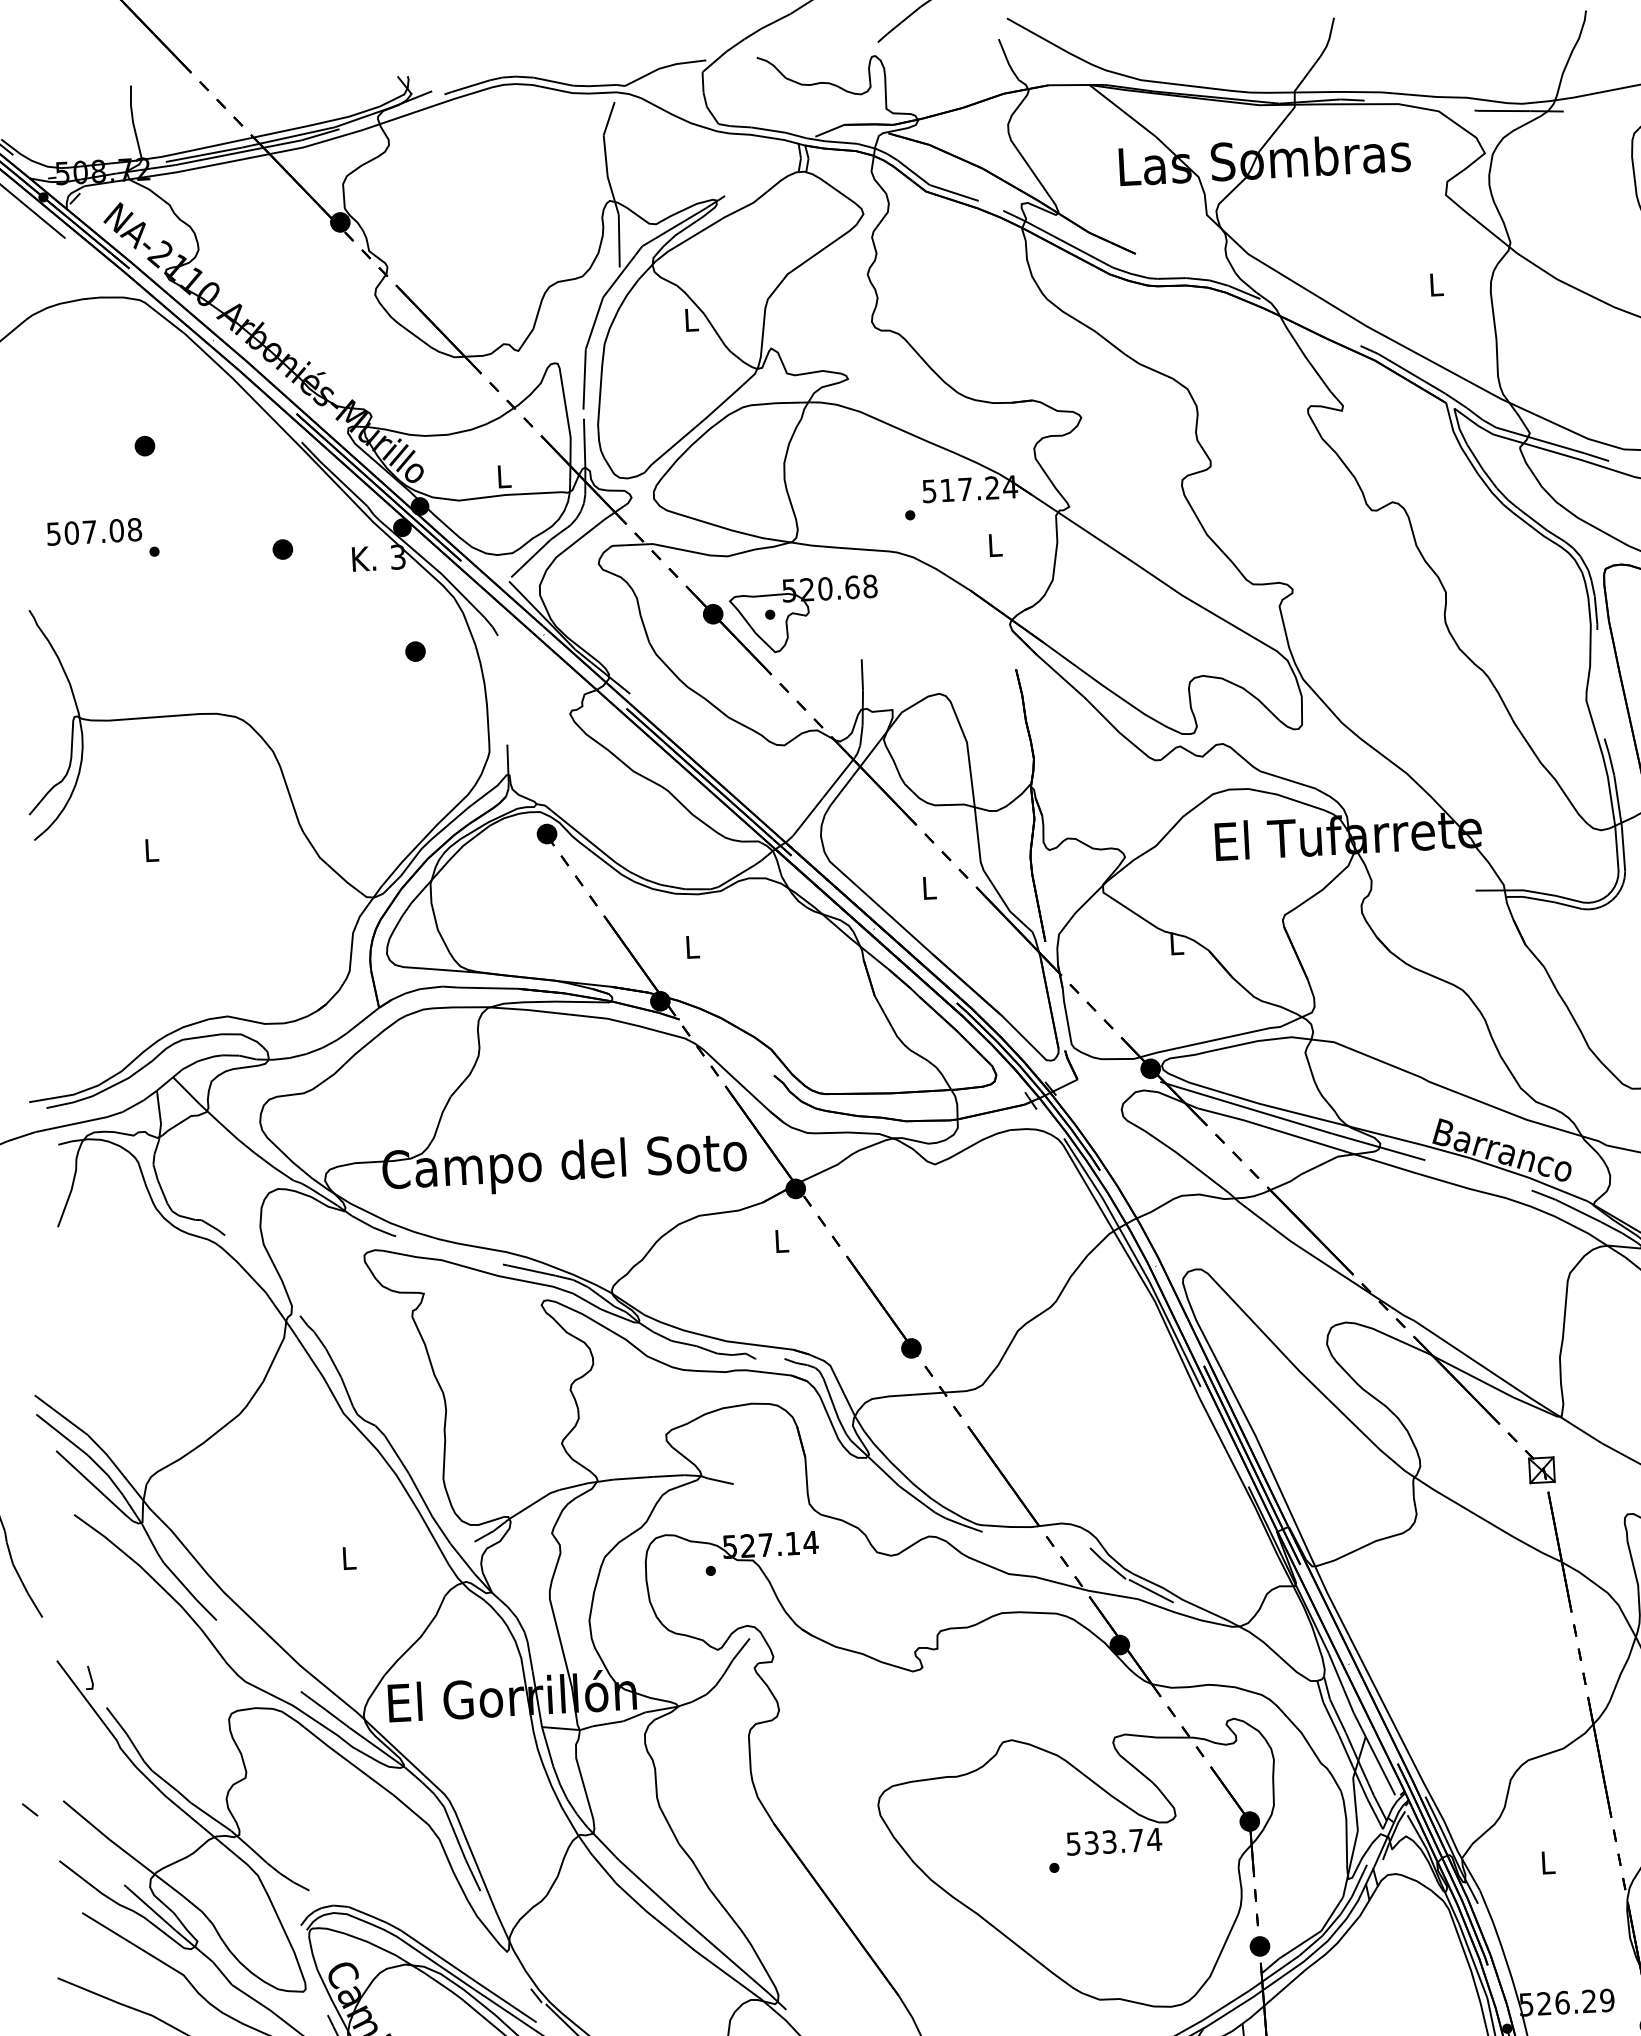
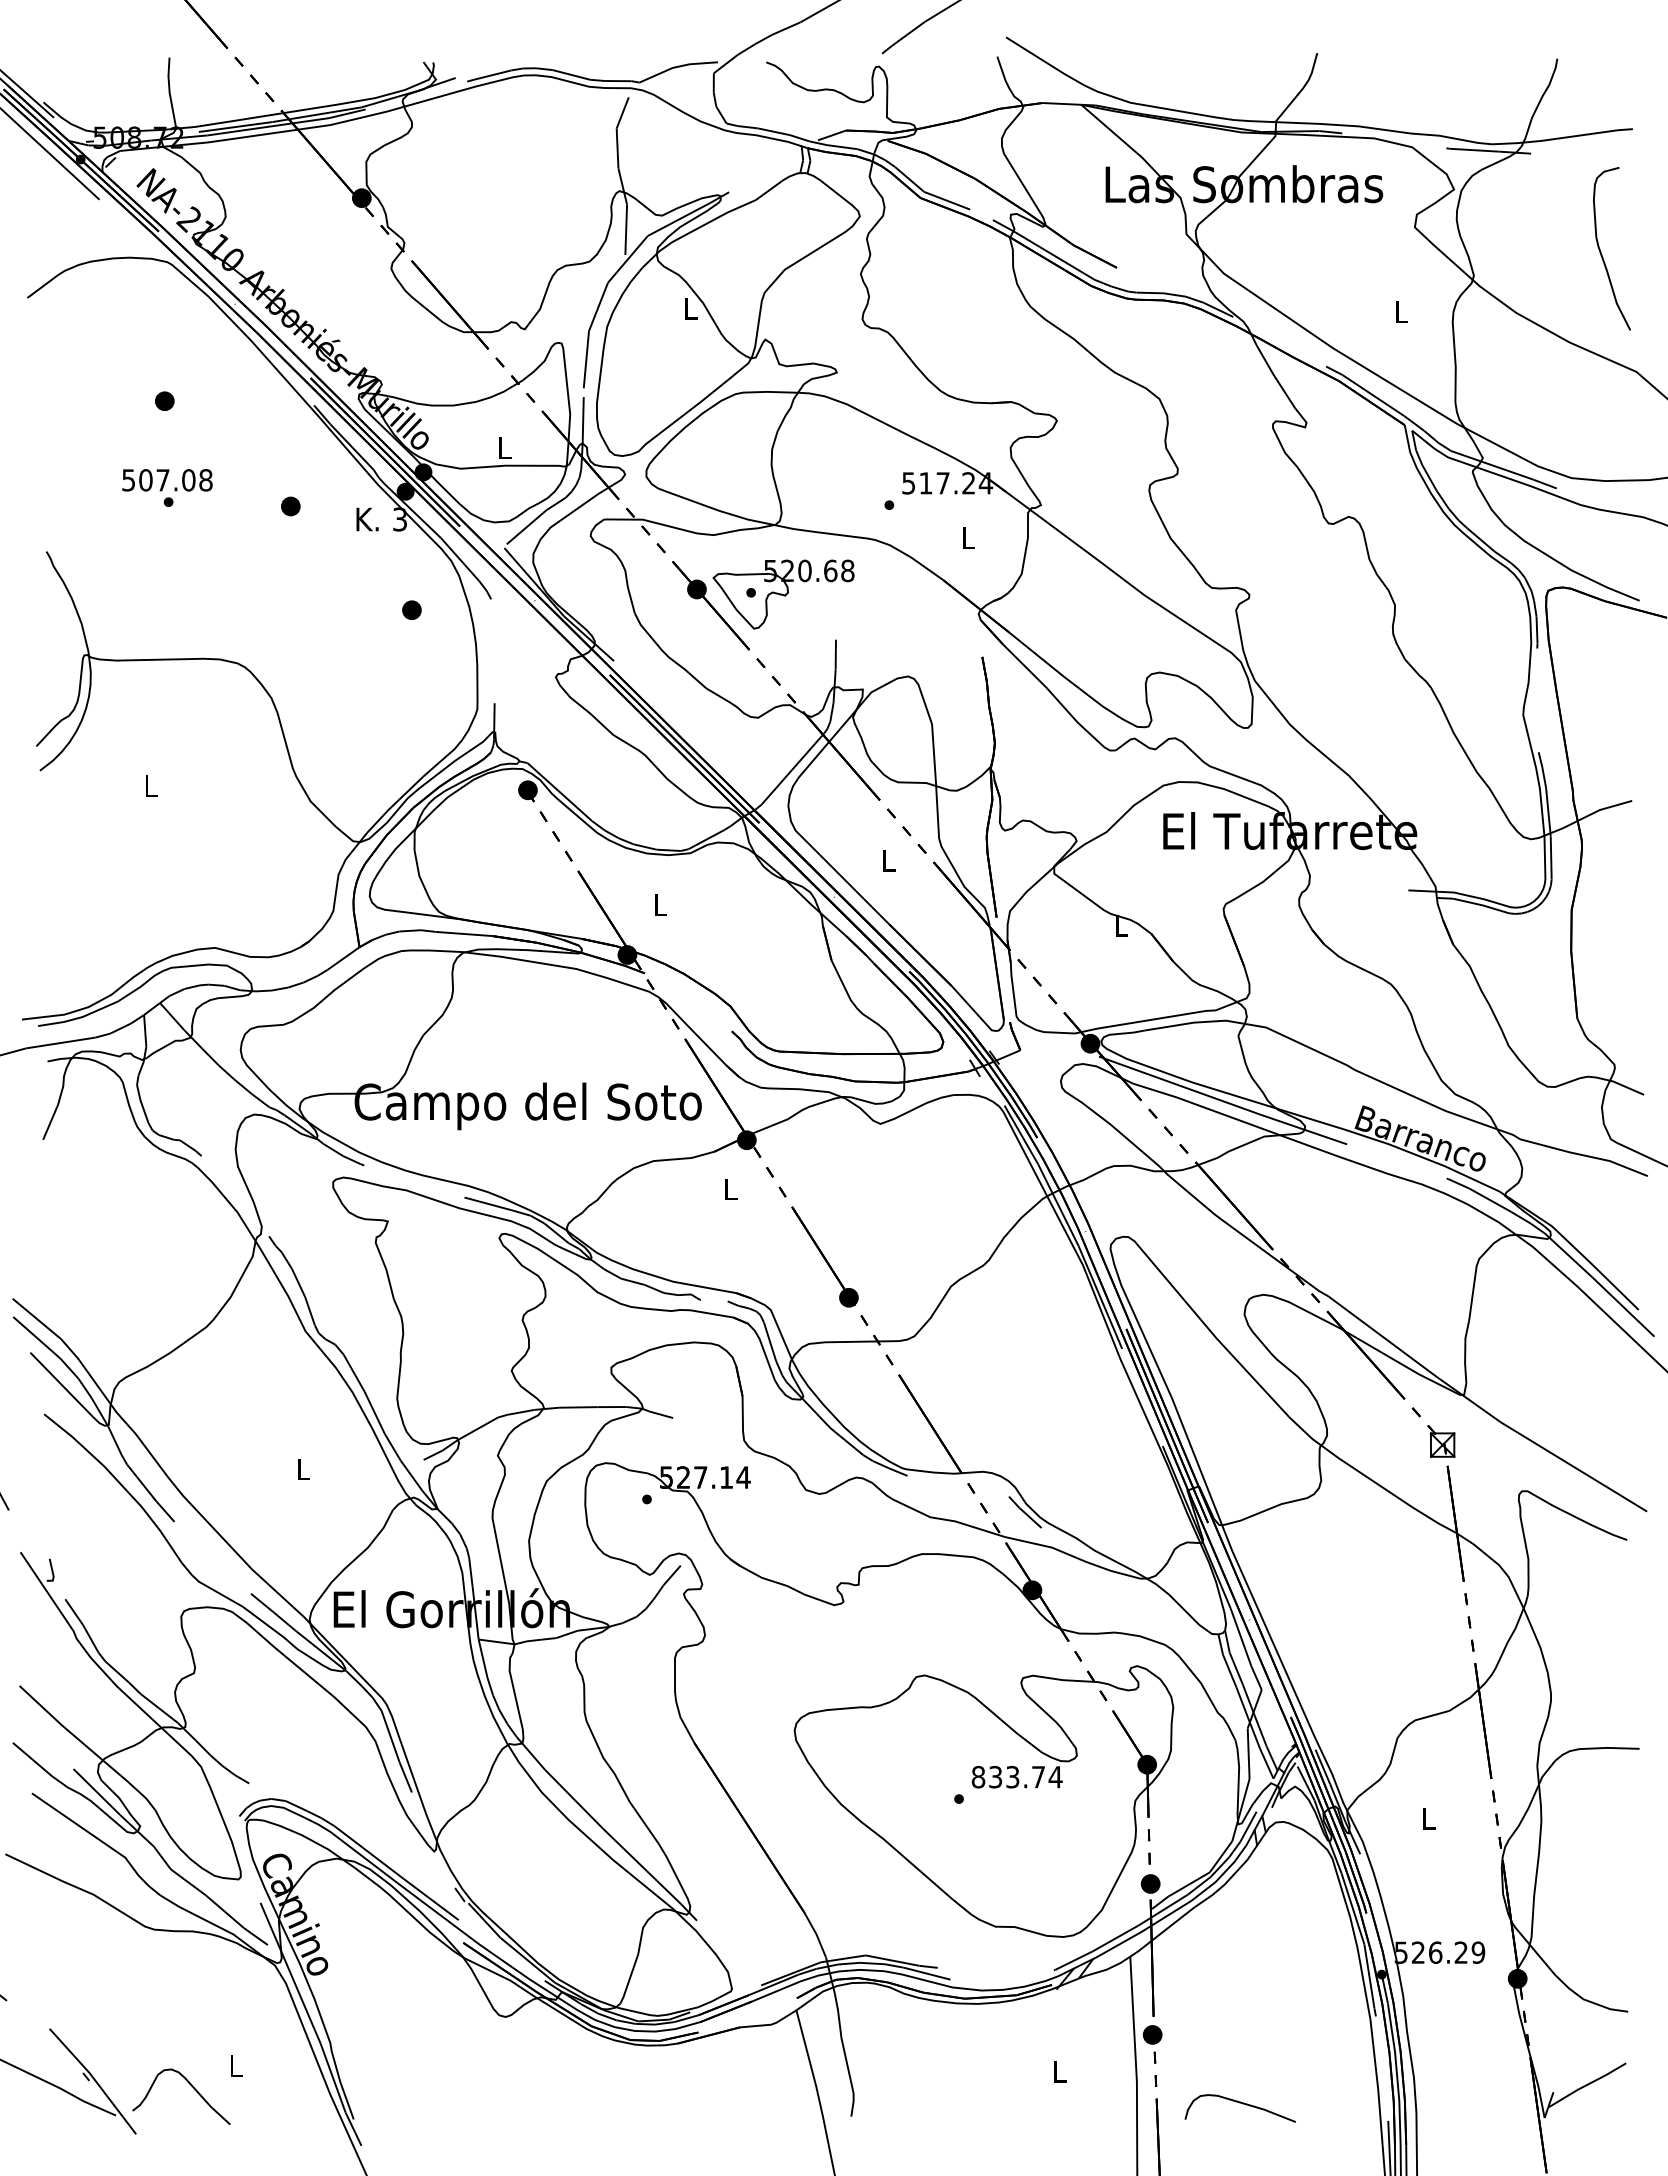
text: (94, 532) -> (167, 480), moved
line: (1150, 1591) -> (1064, 1540), removed
line: (1379, 1765) -> (1273, 1717), removed
text: (1073, 1843) -> (978, 1776), 533.74 -> 833.74

